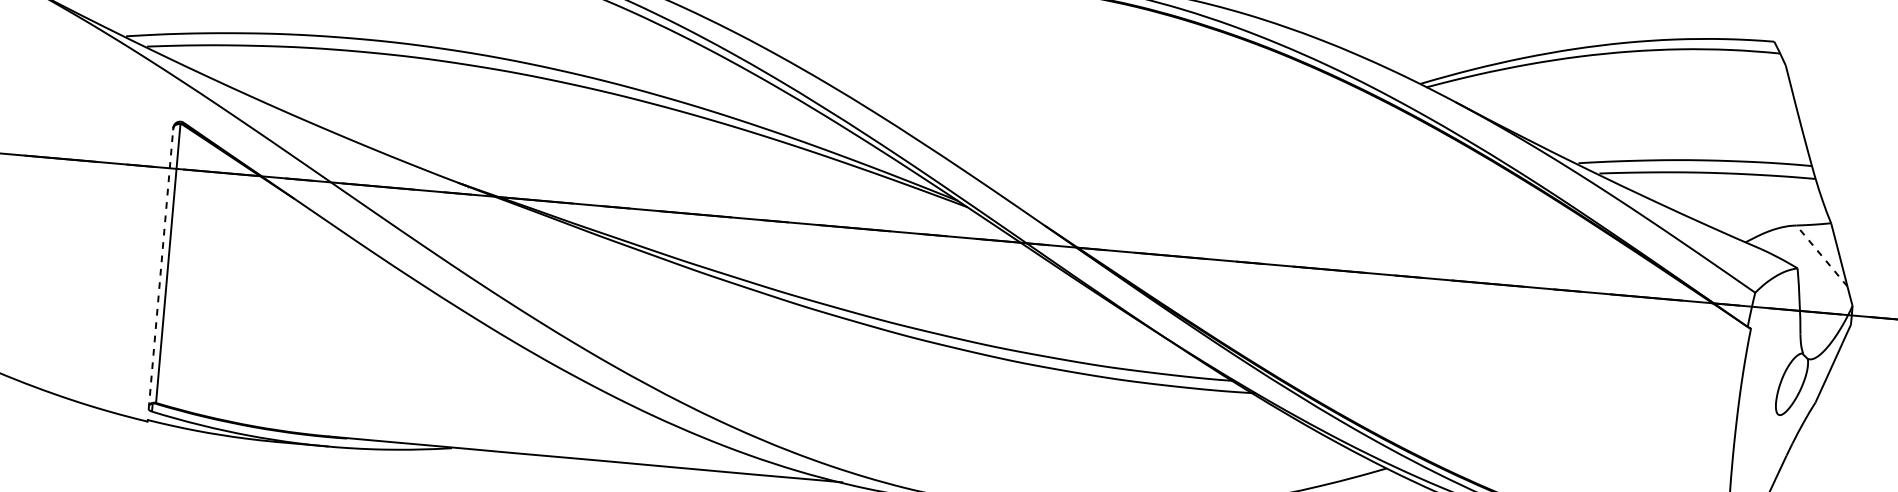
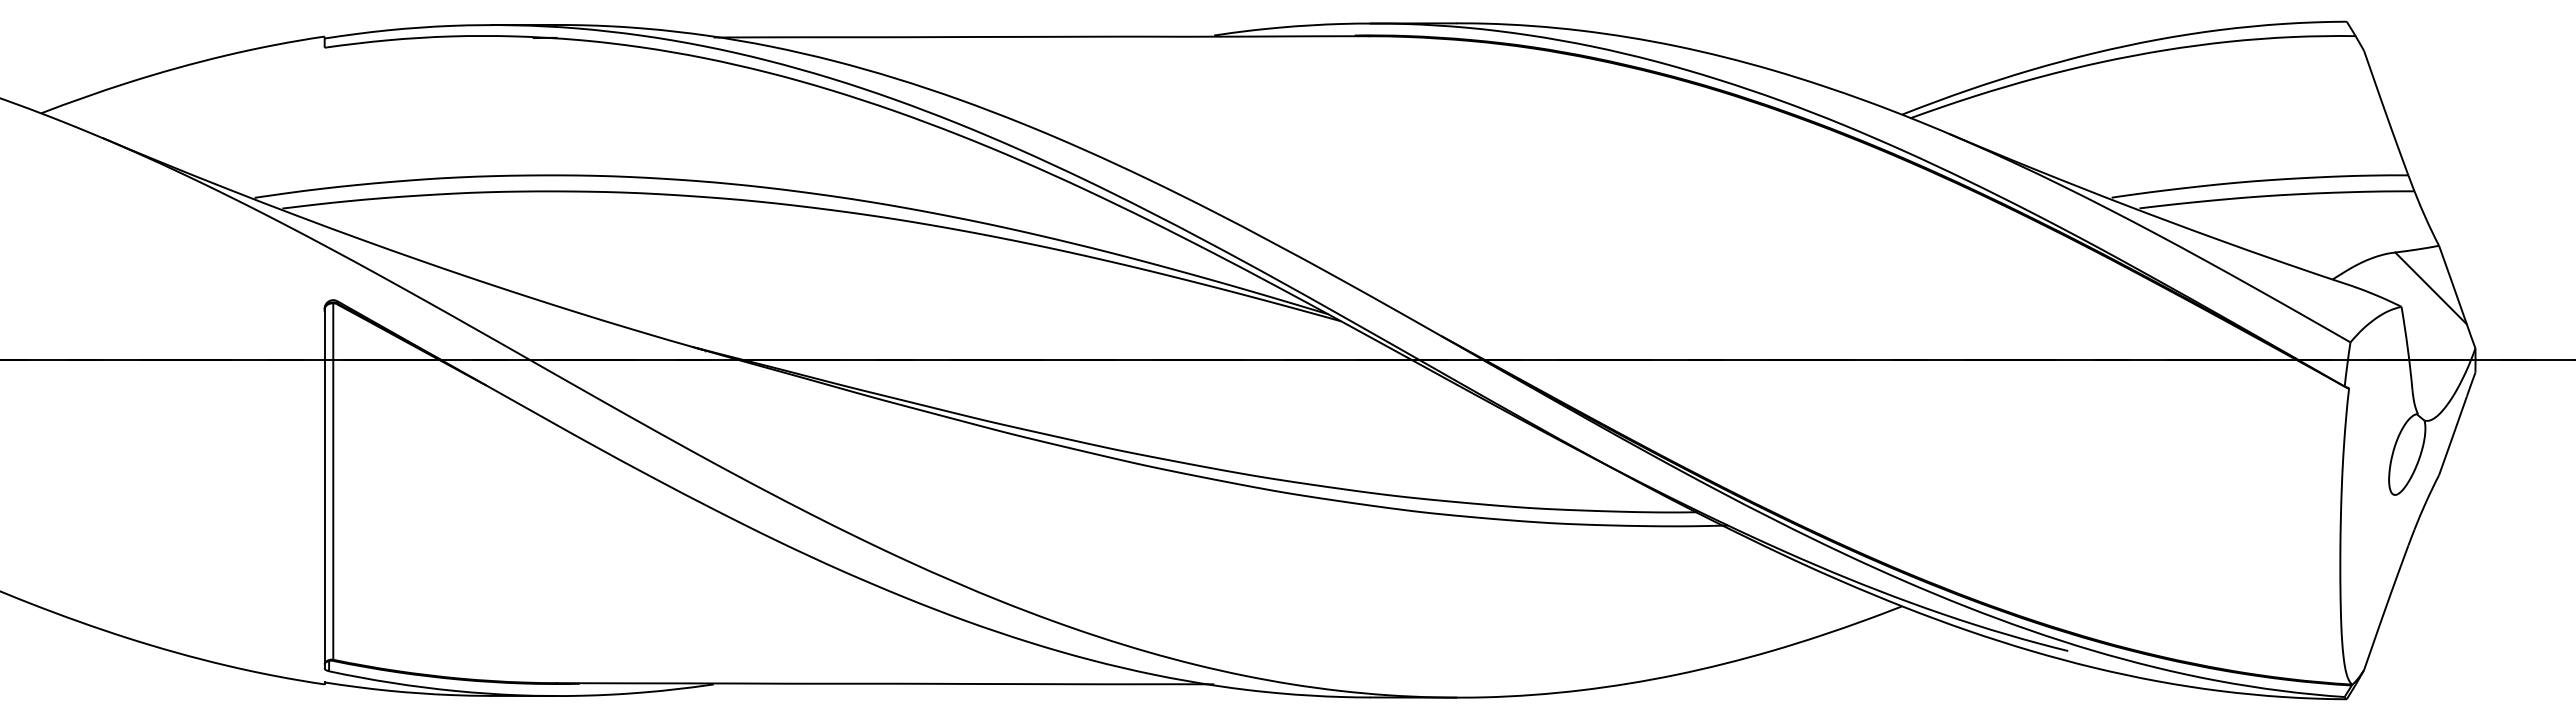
line: (1822, 256) -> (2431, 288), dashed -> solid
line: (160, 268) -> (324, 488), dashed -> solid

